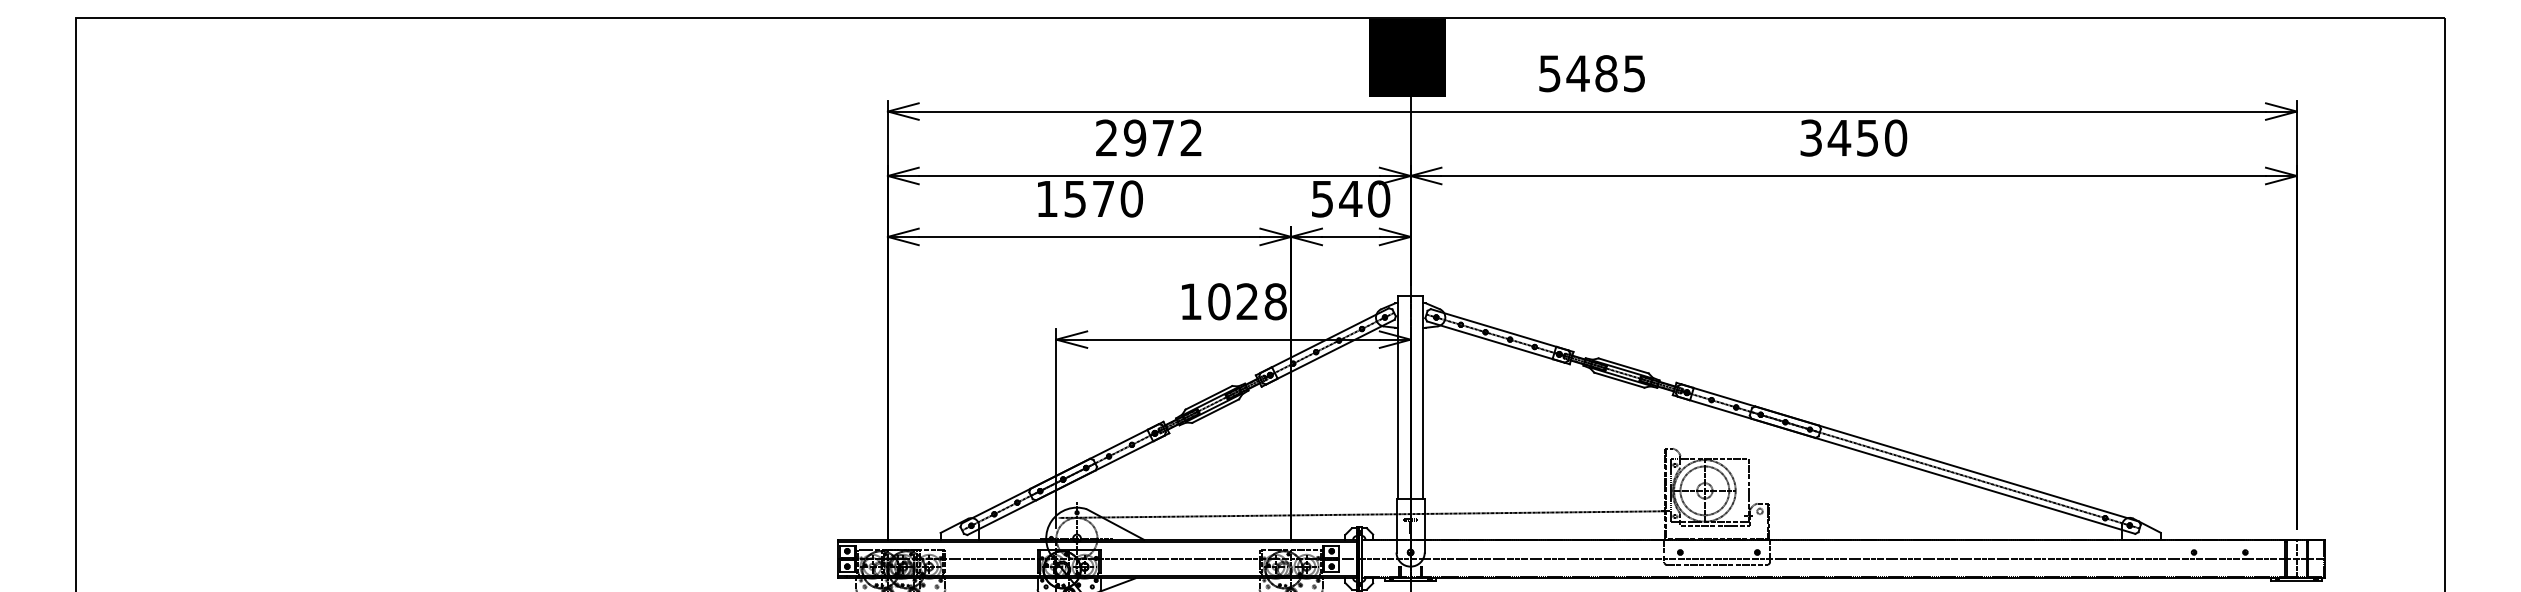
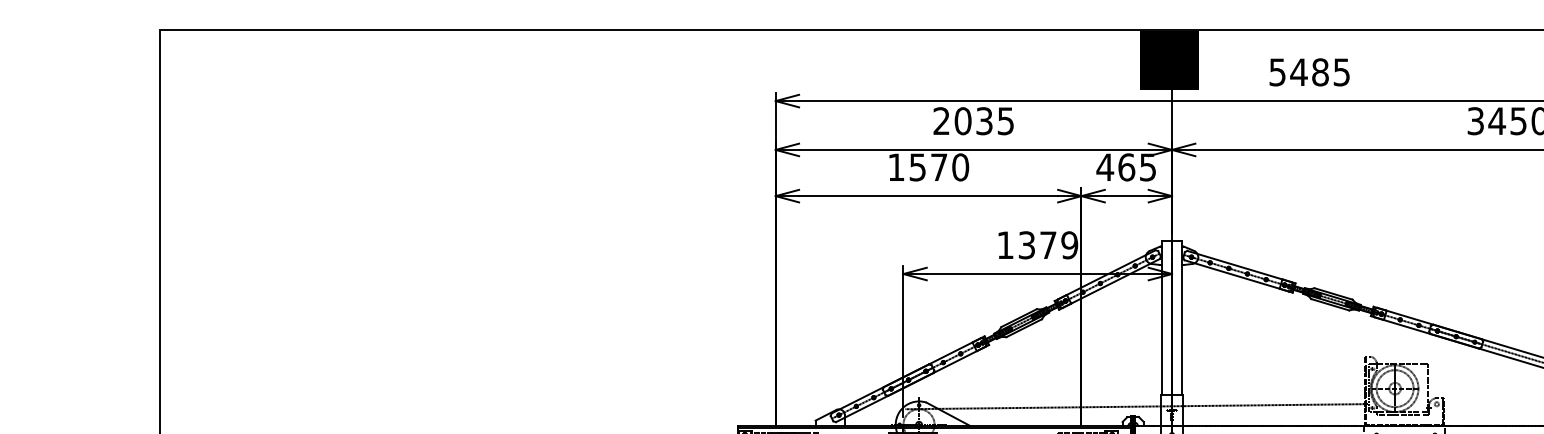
text: (1162, 137) -> (983, 120), 2972 -> 2035
text: (1350, 198) -> (1126, 167), 540 -> 465
text: (1247, 301) -> (1048, 245), 1028 -> 1379

